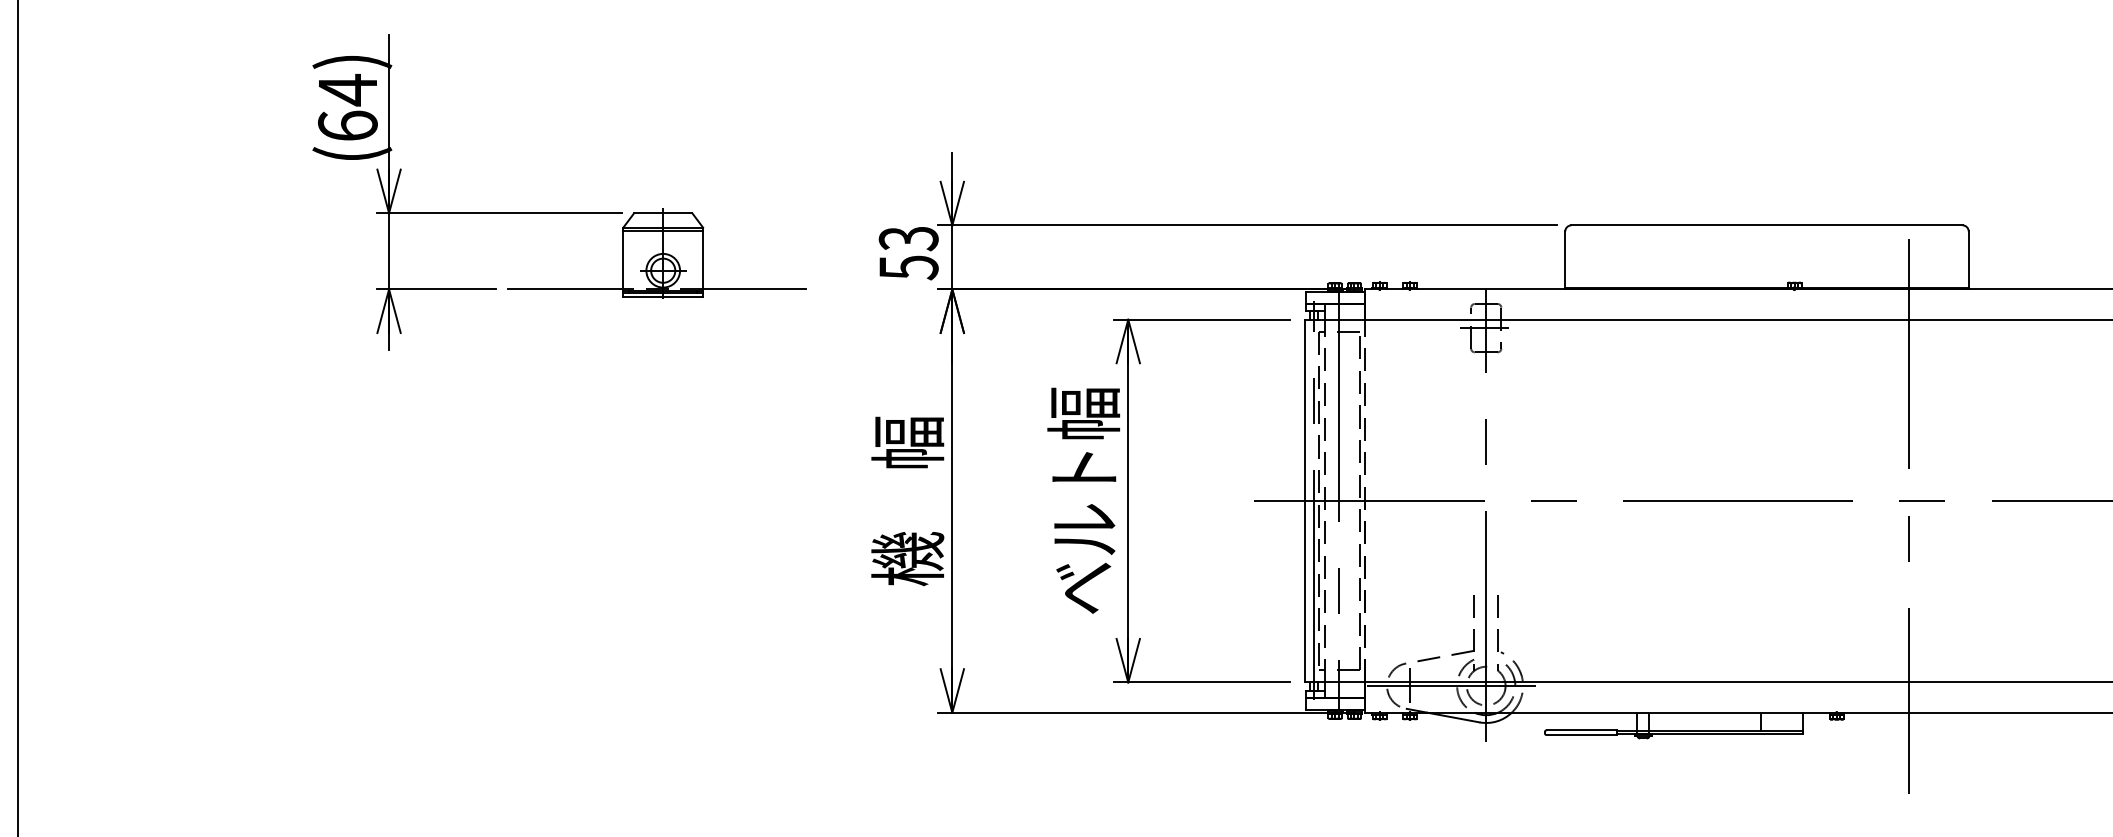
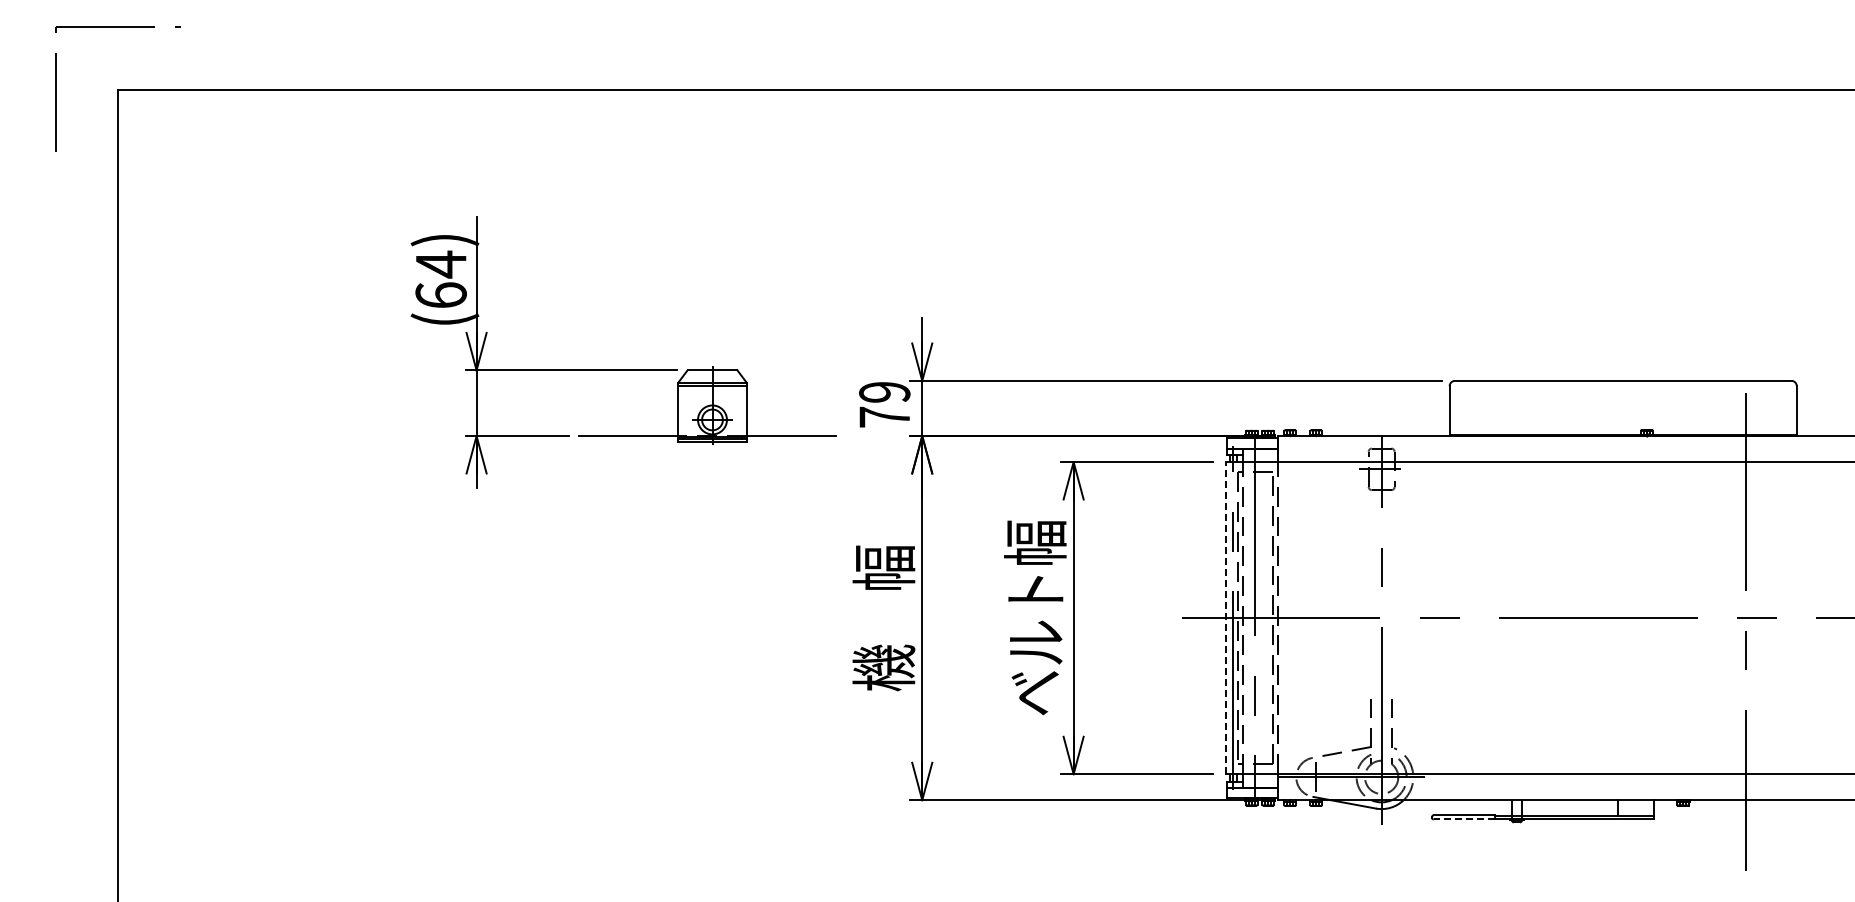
part: (559, 212) -> (623, 369), moved
text: (908, 253) -> (884, 405), 53 -> 79
line: (1304, 500) -> (1225, 617), solid -> dashed
line: (1581, 735) -> (1463, 819), solid -> dashed

